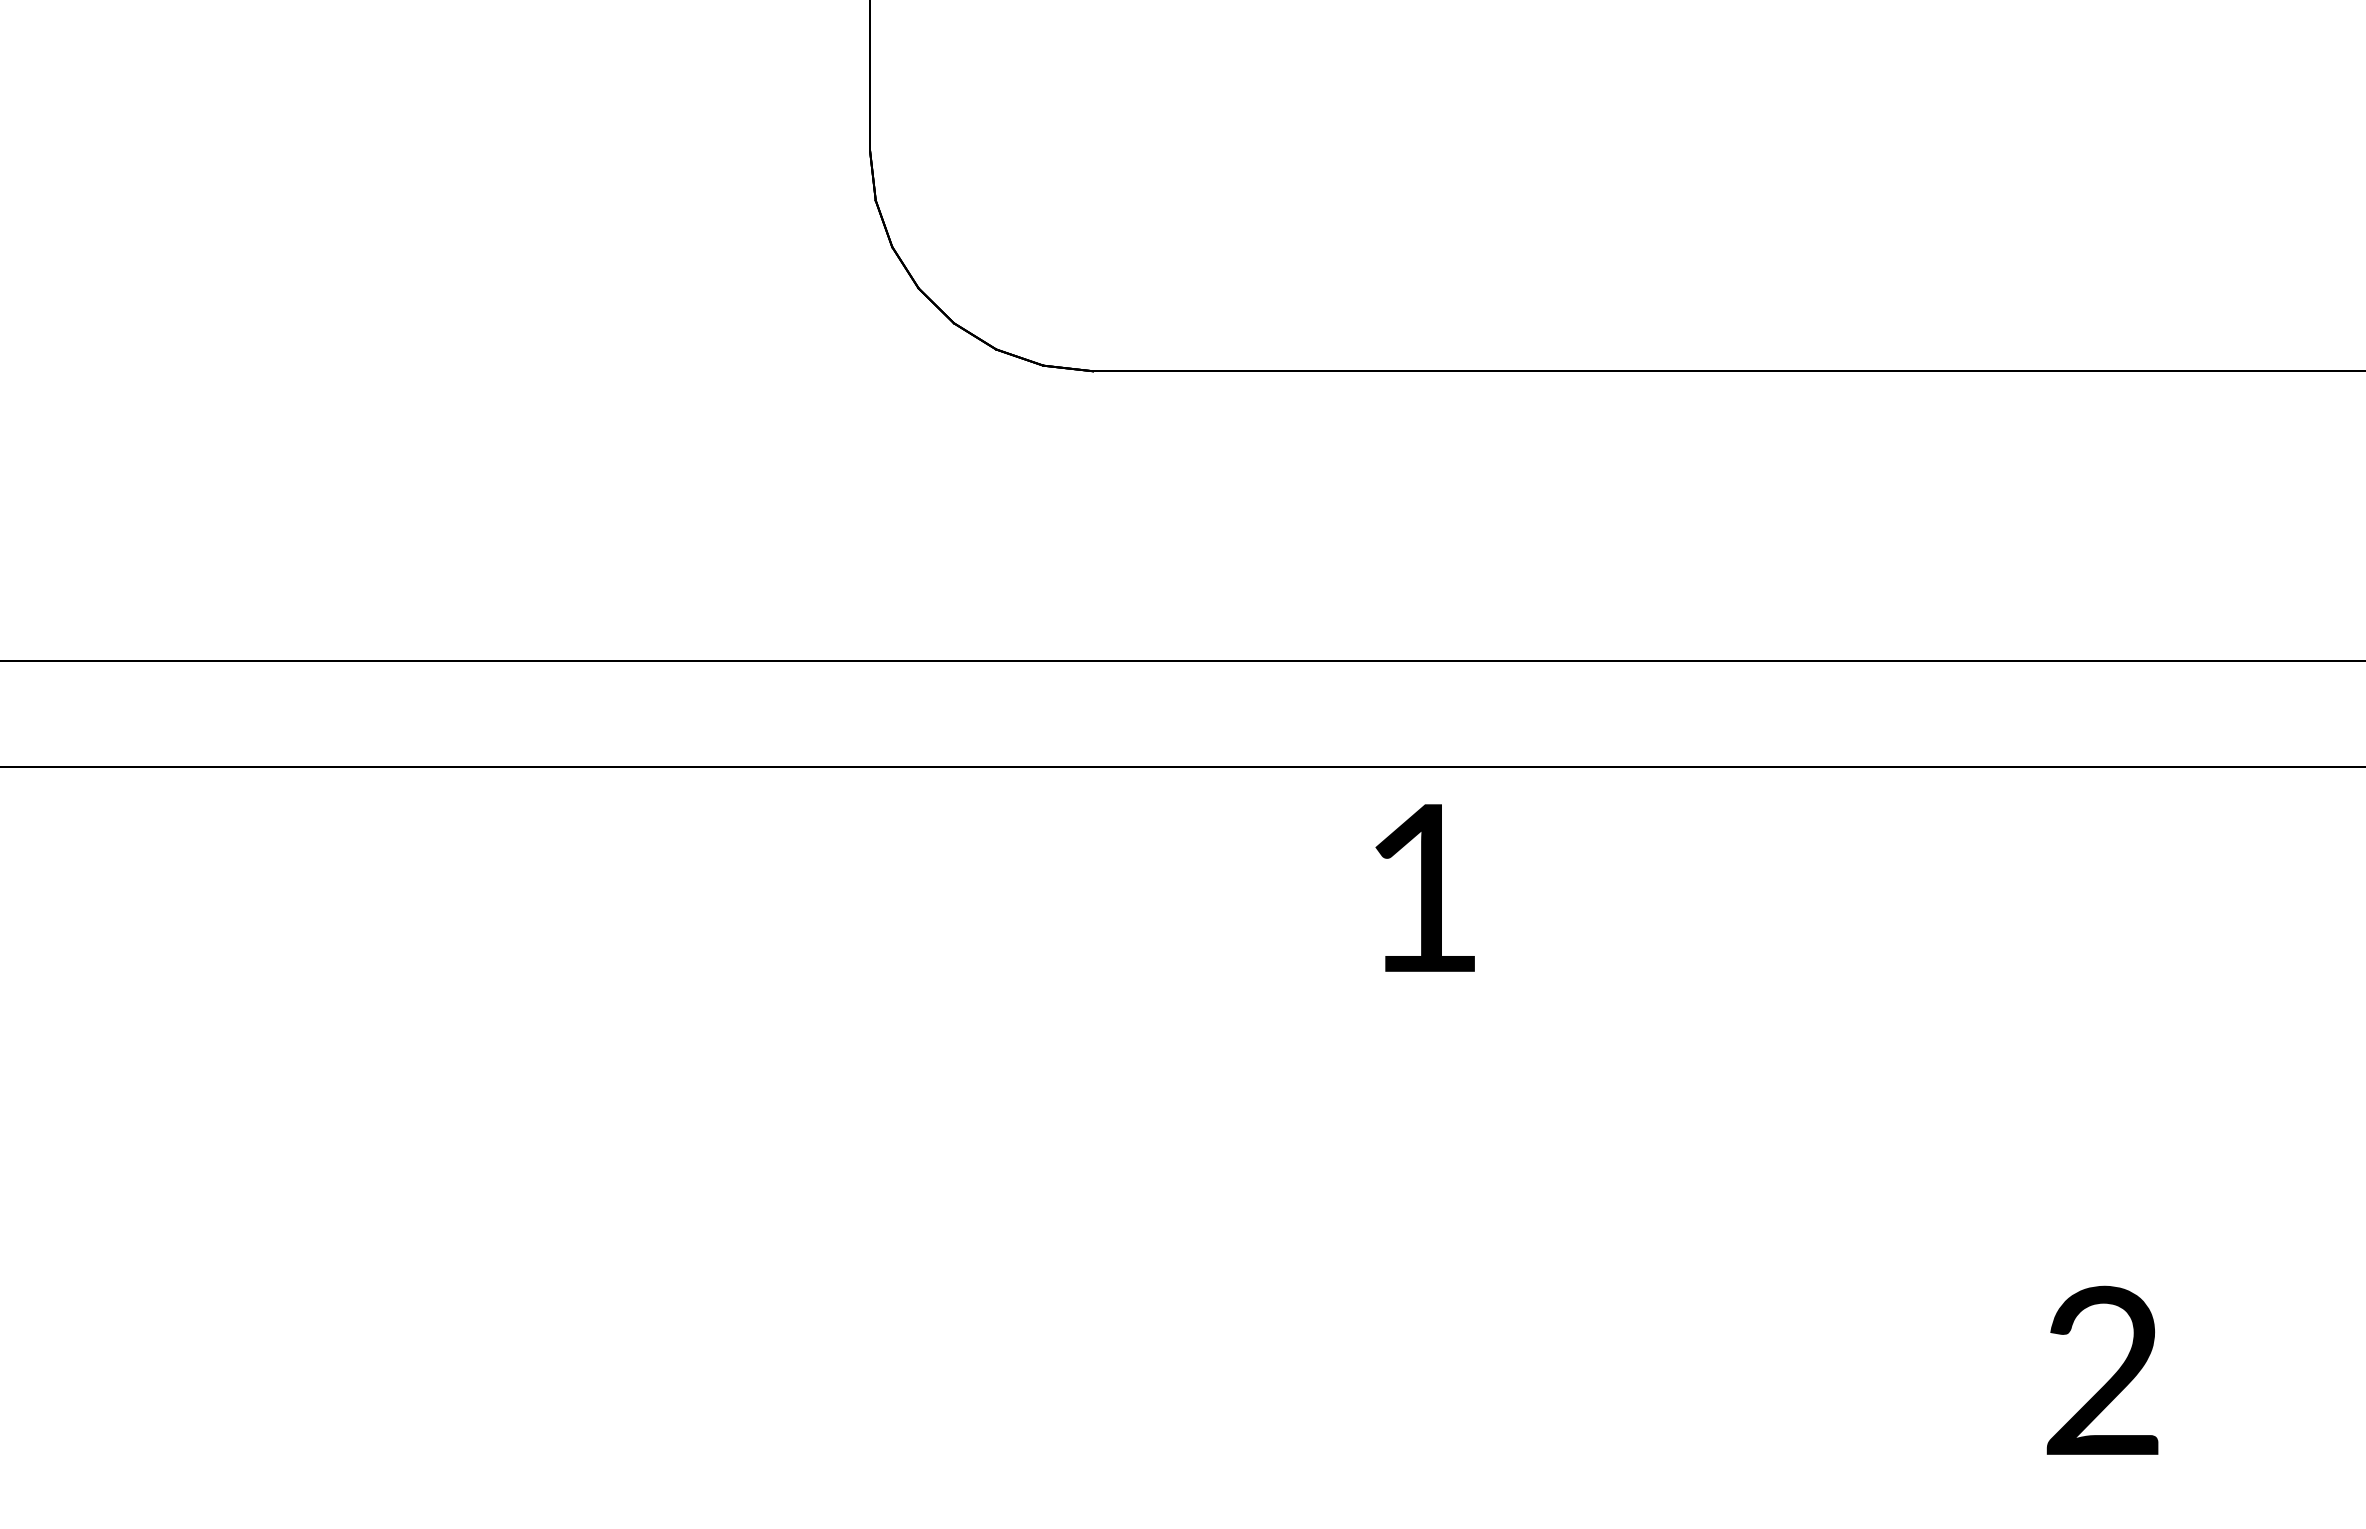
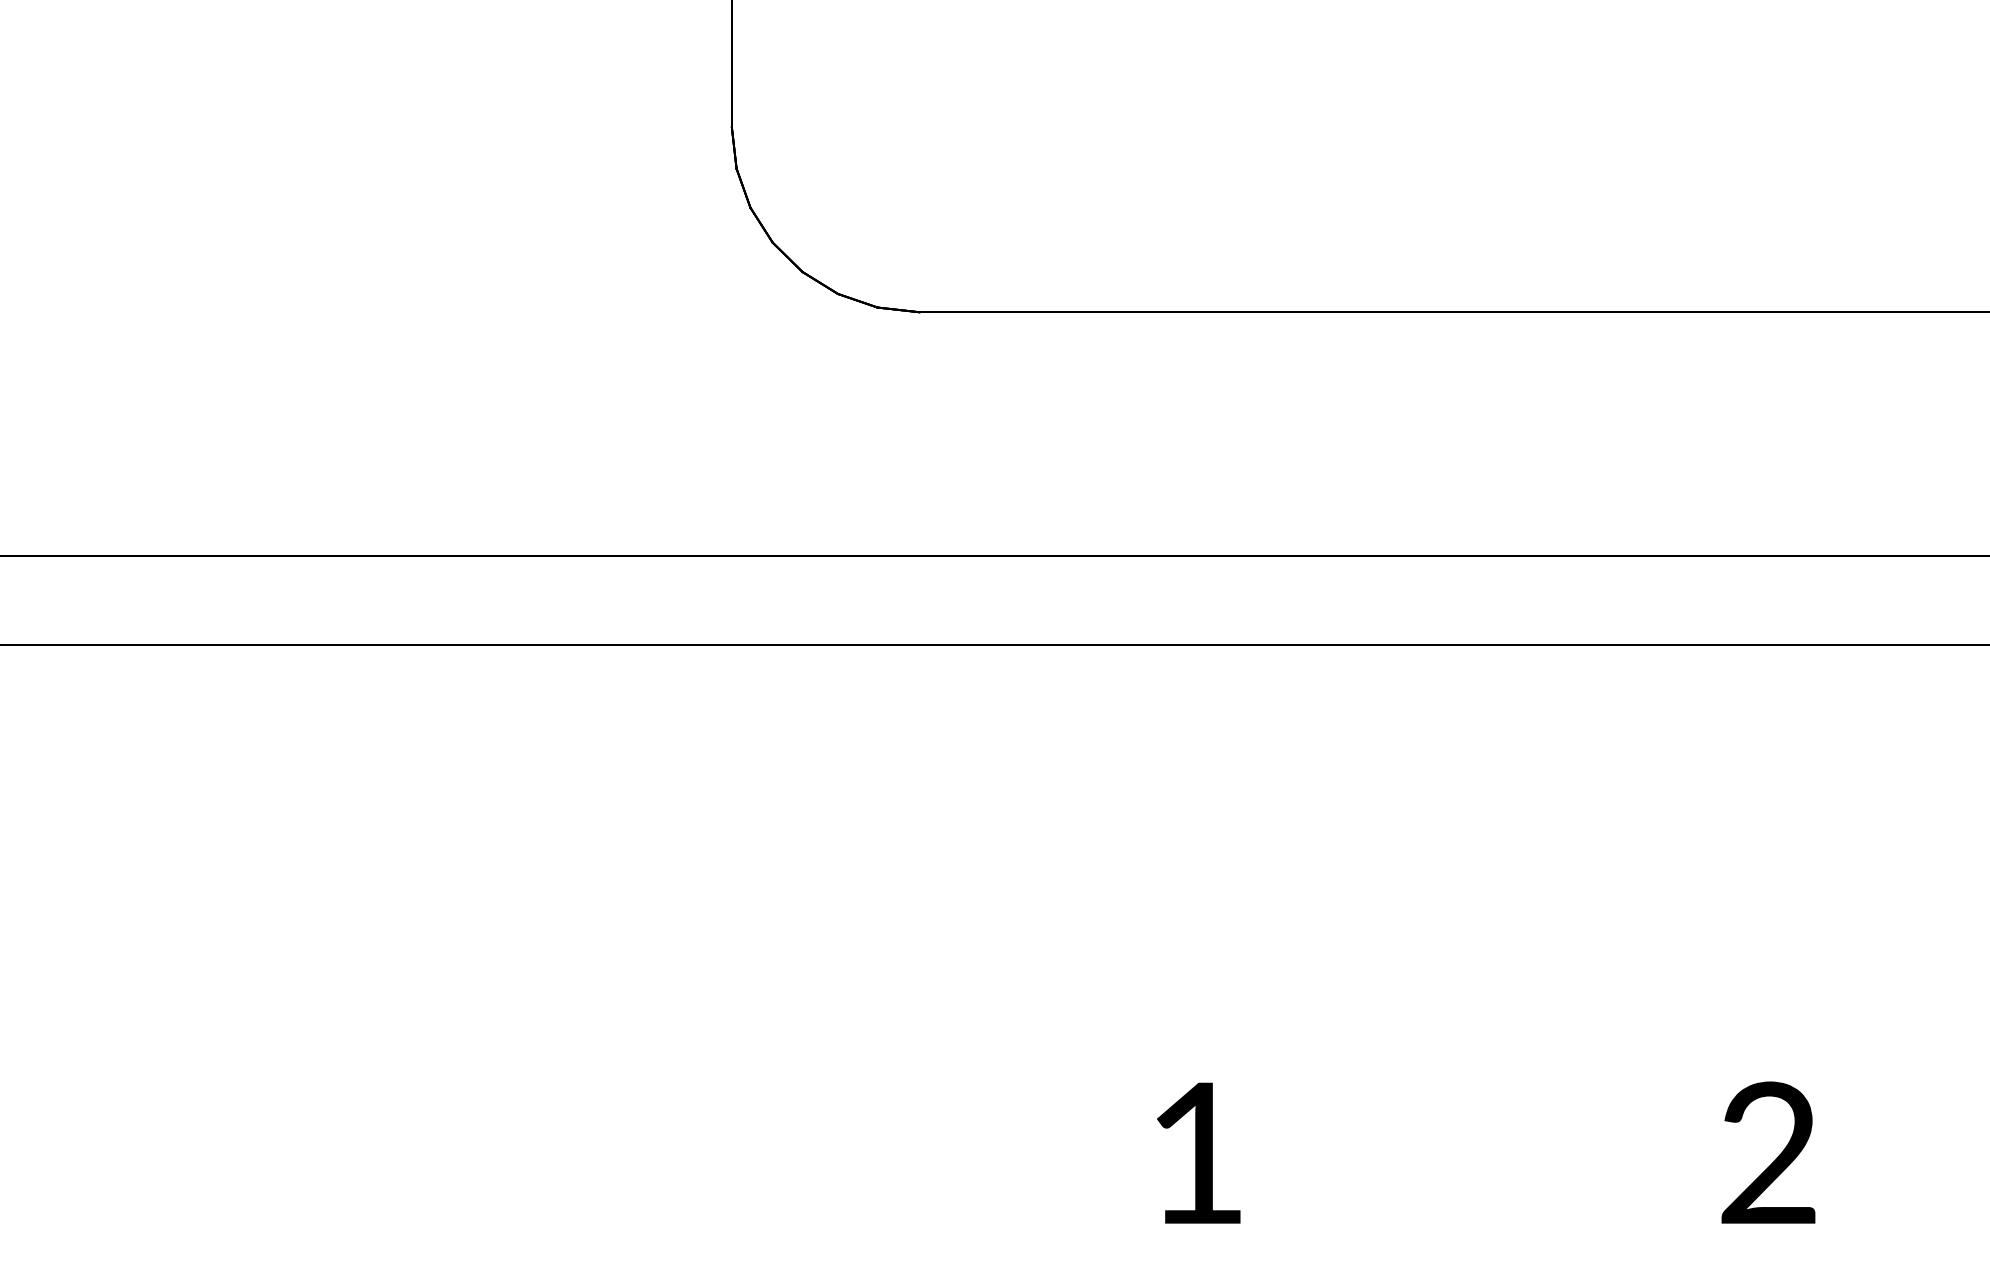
text: (1424, 887) -> (1198, 1152), moved

